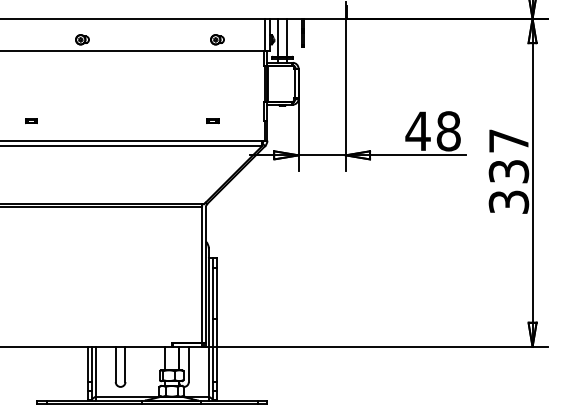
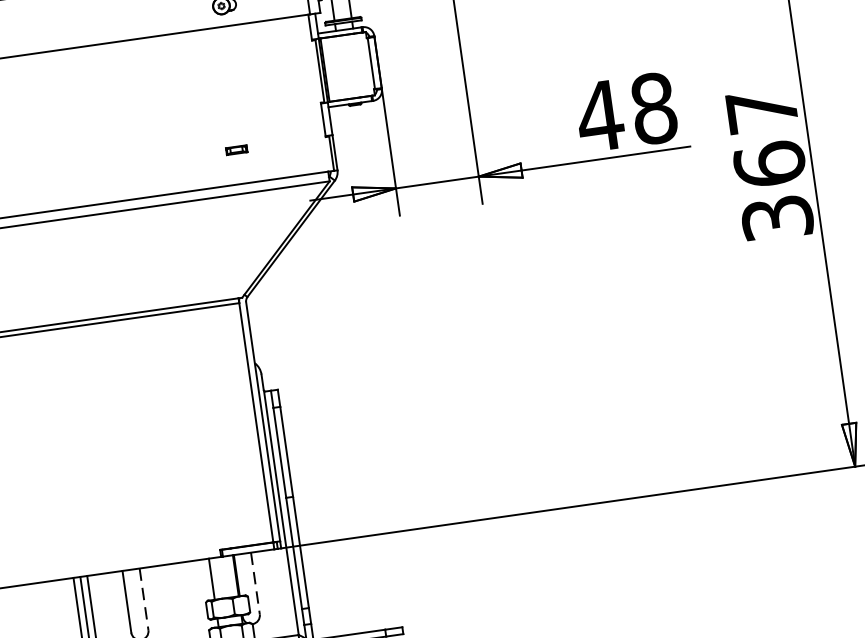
text: (508, 171) -> (768, 164), 337 -> 367
line: (125, 364) -> (144, 599), solid -> dashed
line: (188, 364) -> (254, 583), solid -> dashed

